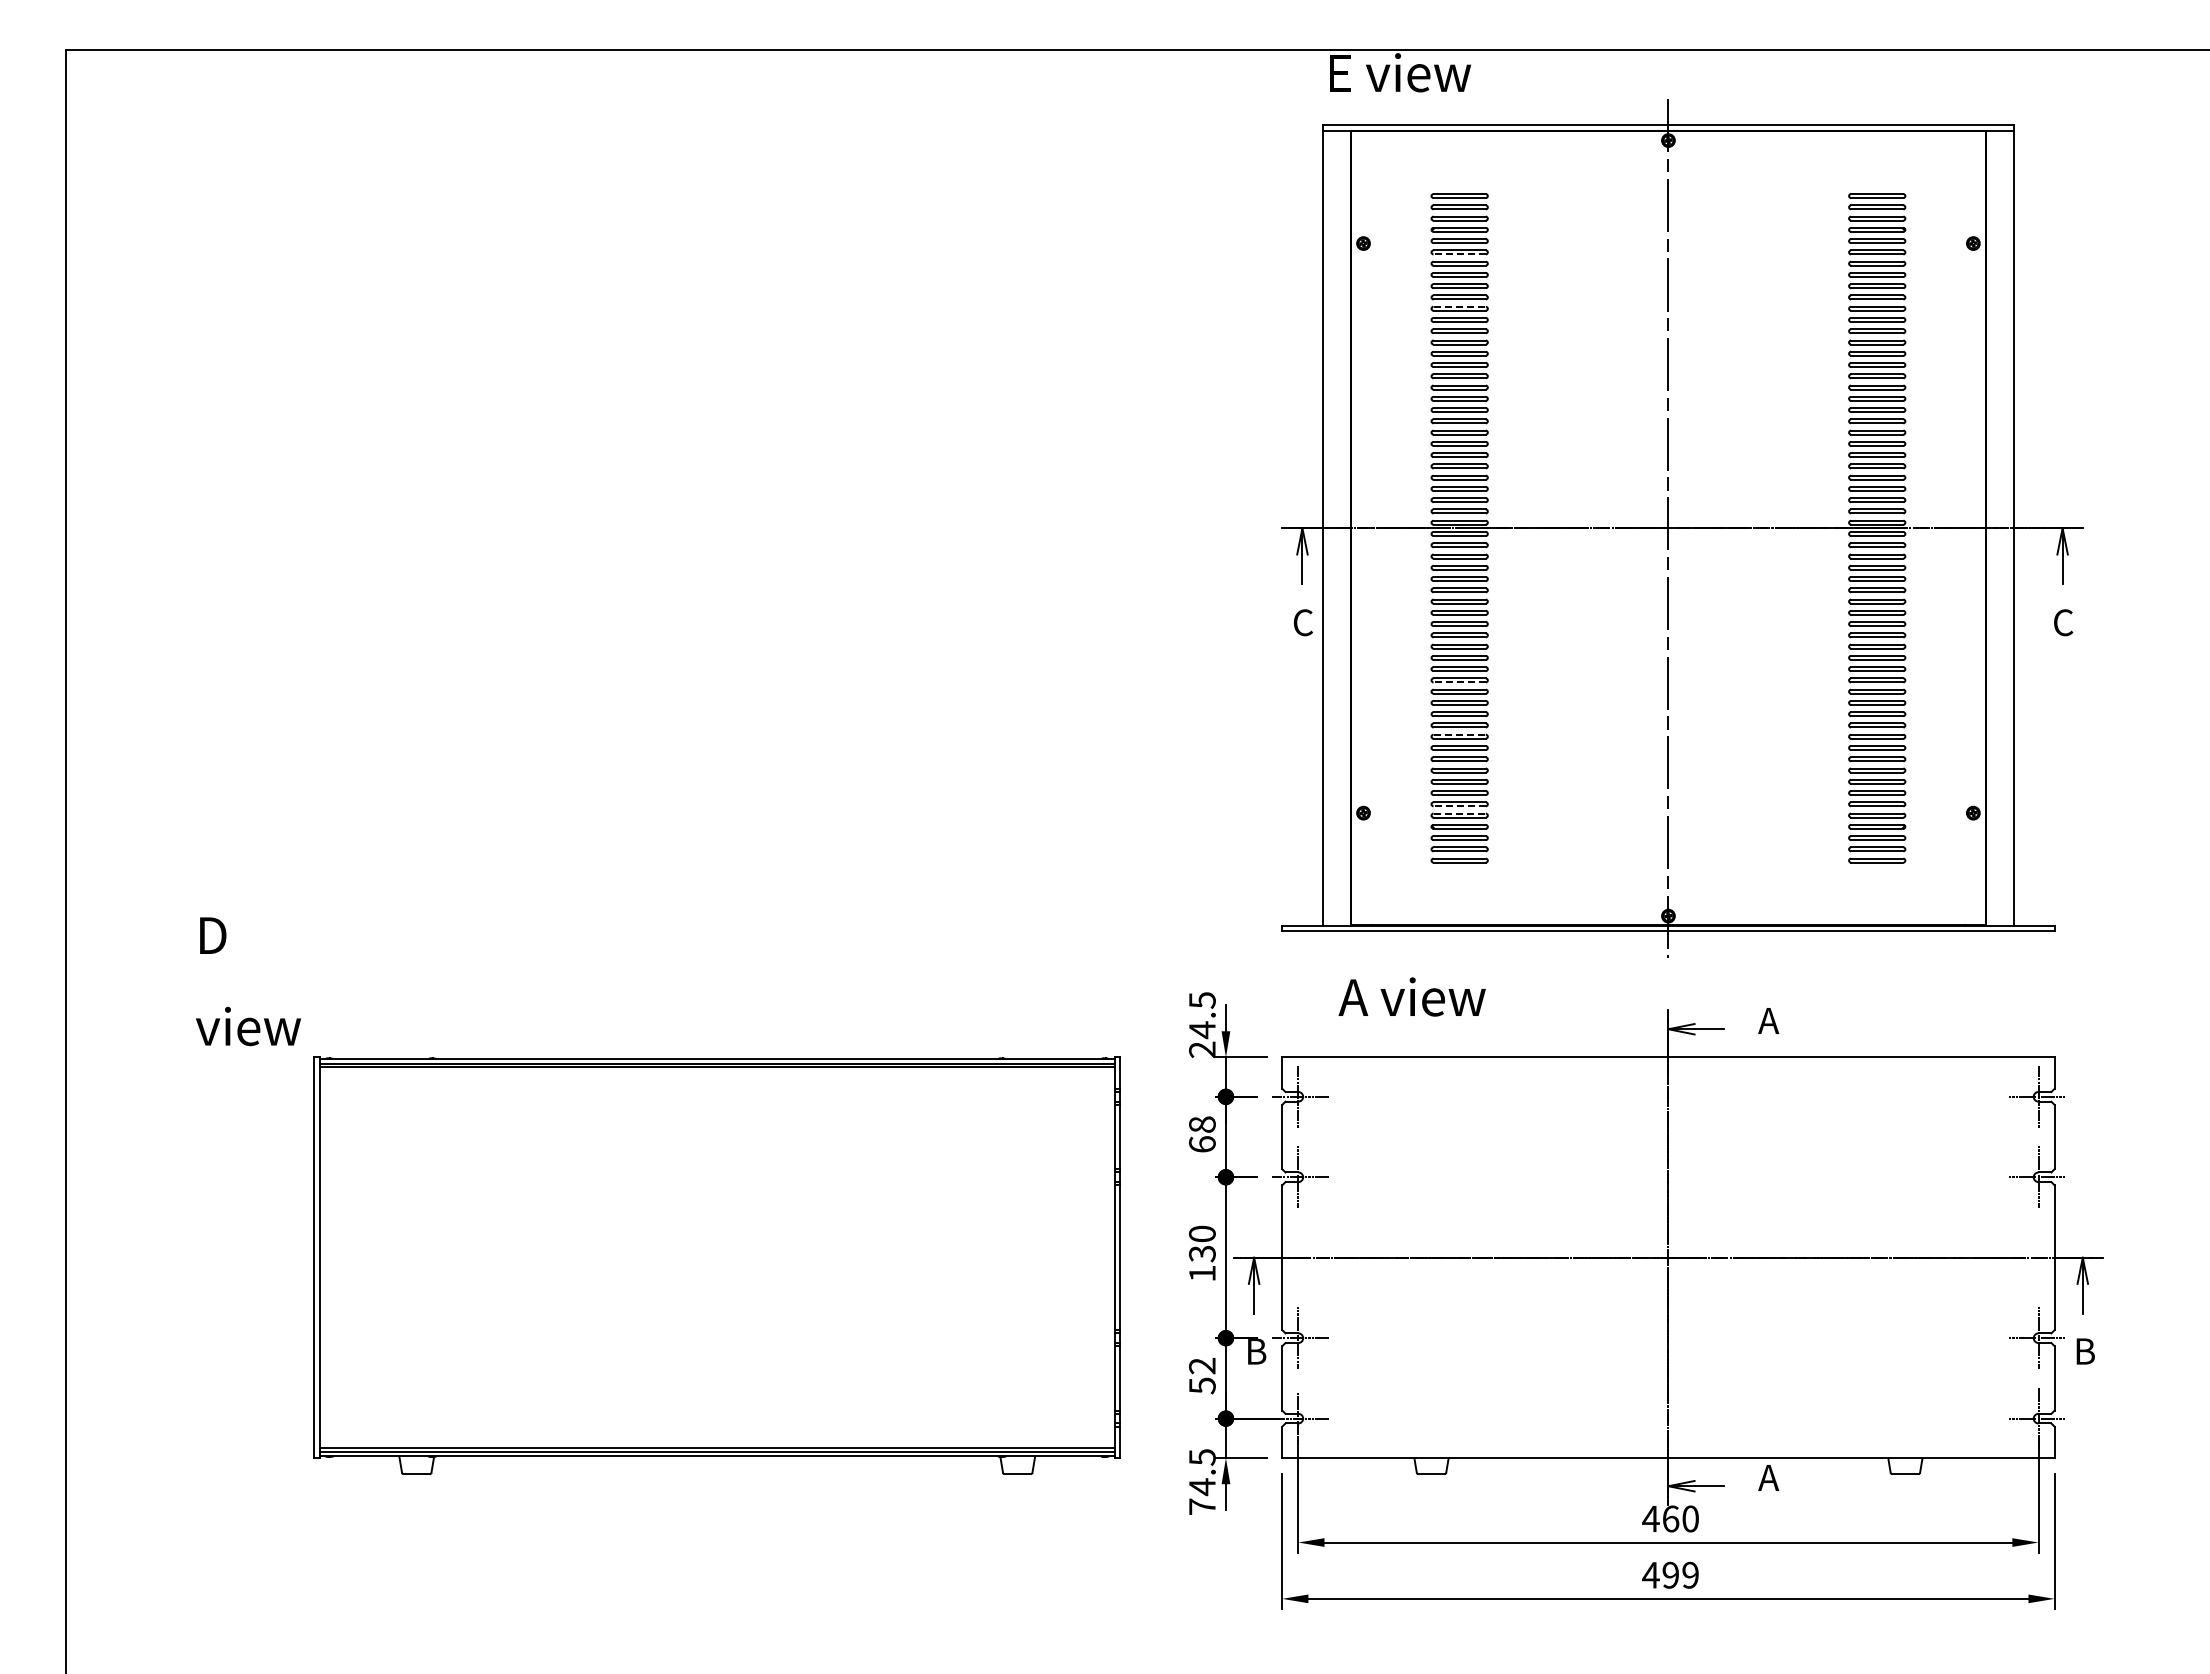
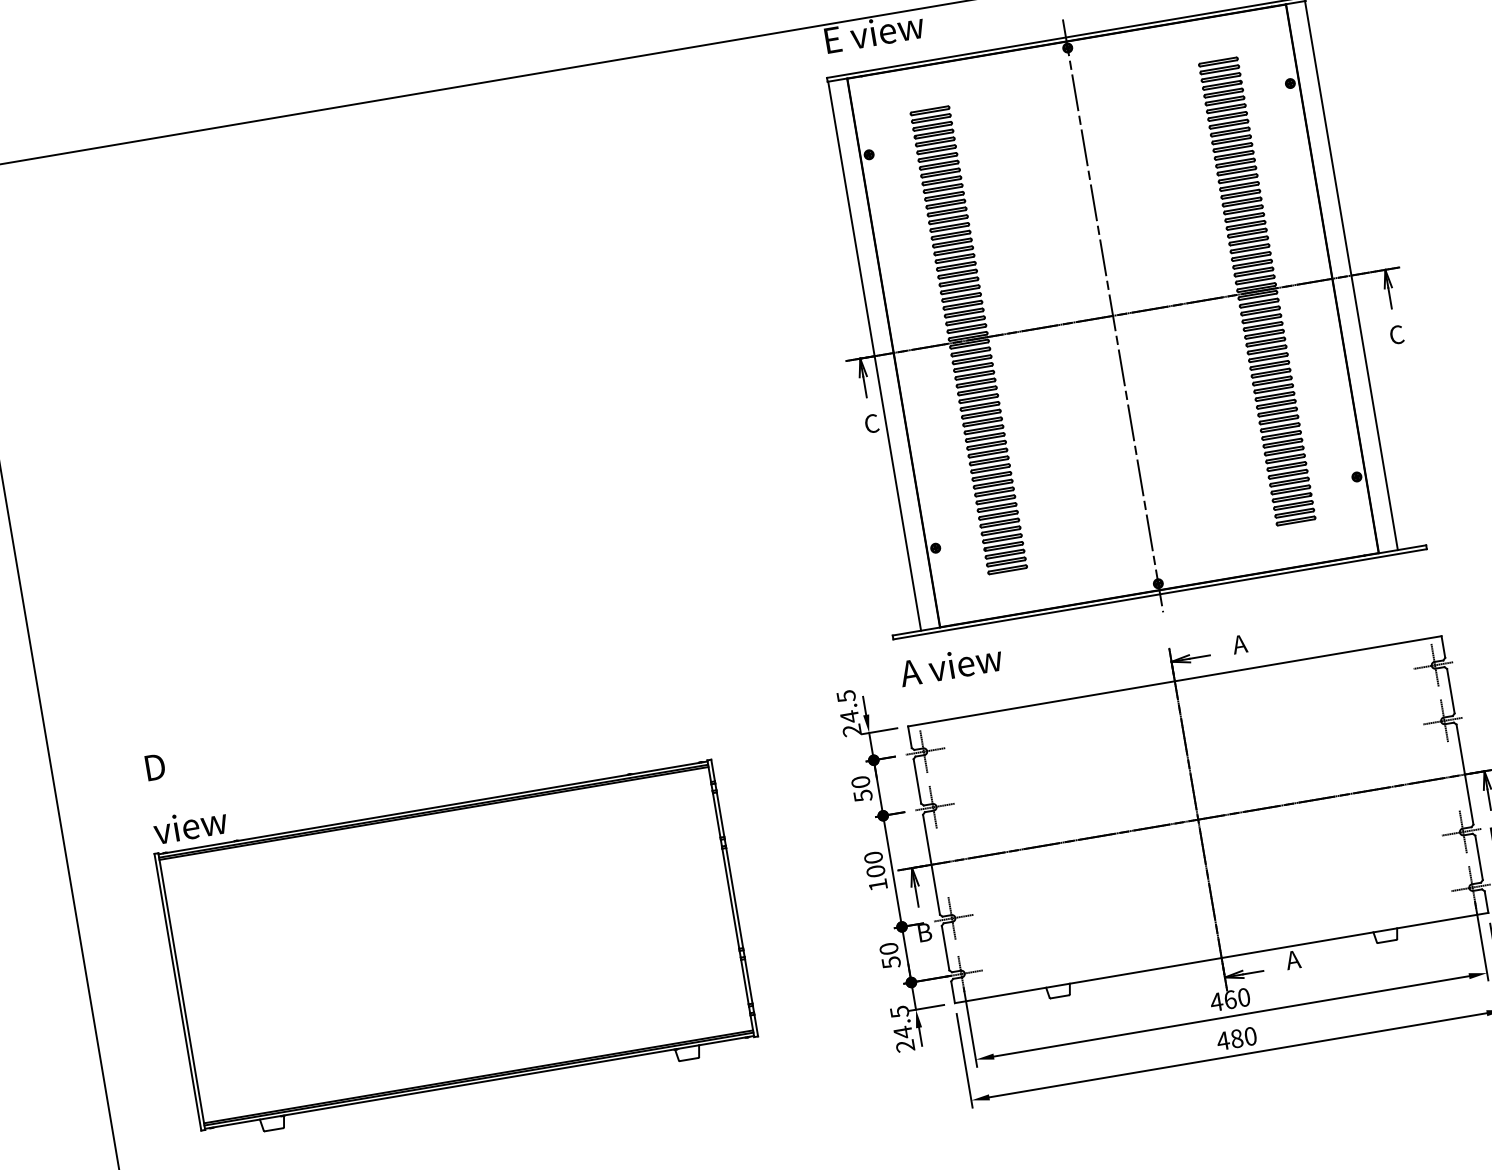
line: (1459, 254) -> (936, 151), dashed -> solid
line: (1460, 306) -> (943, 186), dashed -> solid
line: (1459, 682) -> (986, 446), dashed -> solid
line: (1460, 734) -> (993, 482), dashed -> solid
line: (1459, 806) -> (1001, 532), dashed -> solid
line: (1460, 813) -> (1002, 537), dashed -> solid
text: (1411, 996) -> (950, 665), moved
text: (1202, 1134) -> (862, 788), 68 -> 50
text: (1202, 1253) -> (875, 871), 130 -> 100
part: (716, 1265) -> (456, 950), moved
text: (1202, 1365) -> (889, 948), 52 -> 50
text: (1202, 1506) -> (905, 1045), 74.5 -> 24.5
text: (1680, 1574) -> (1243, 1037), 499 -> 480

